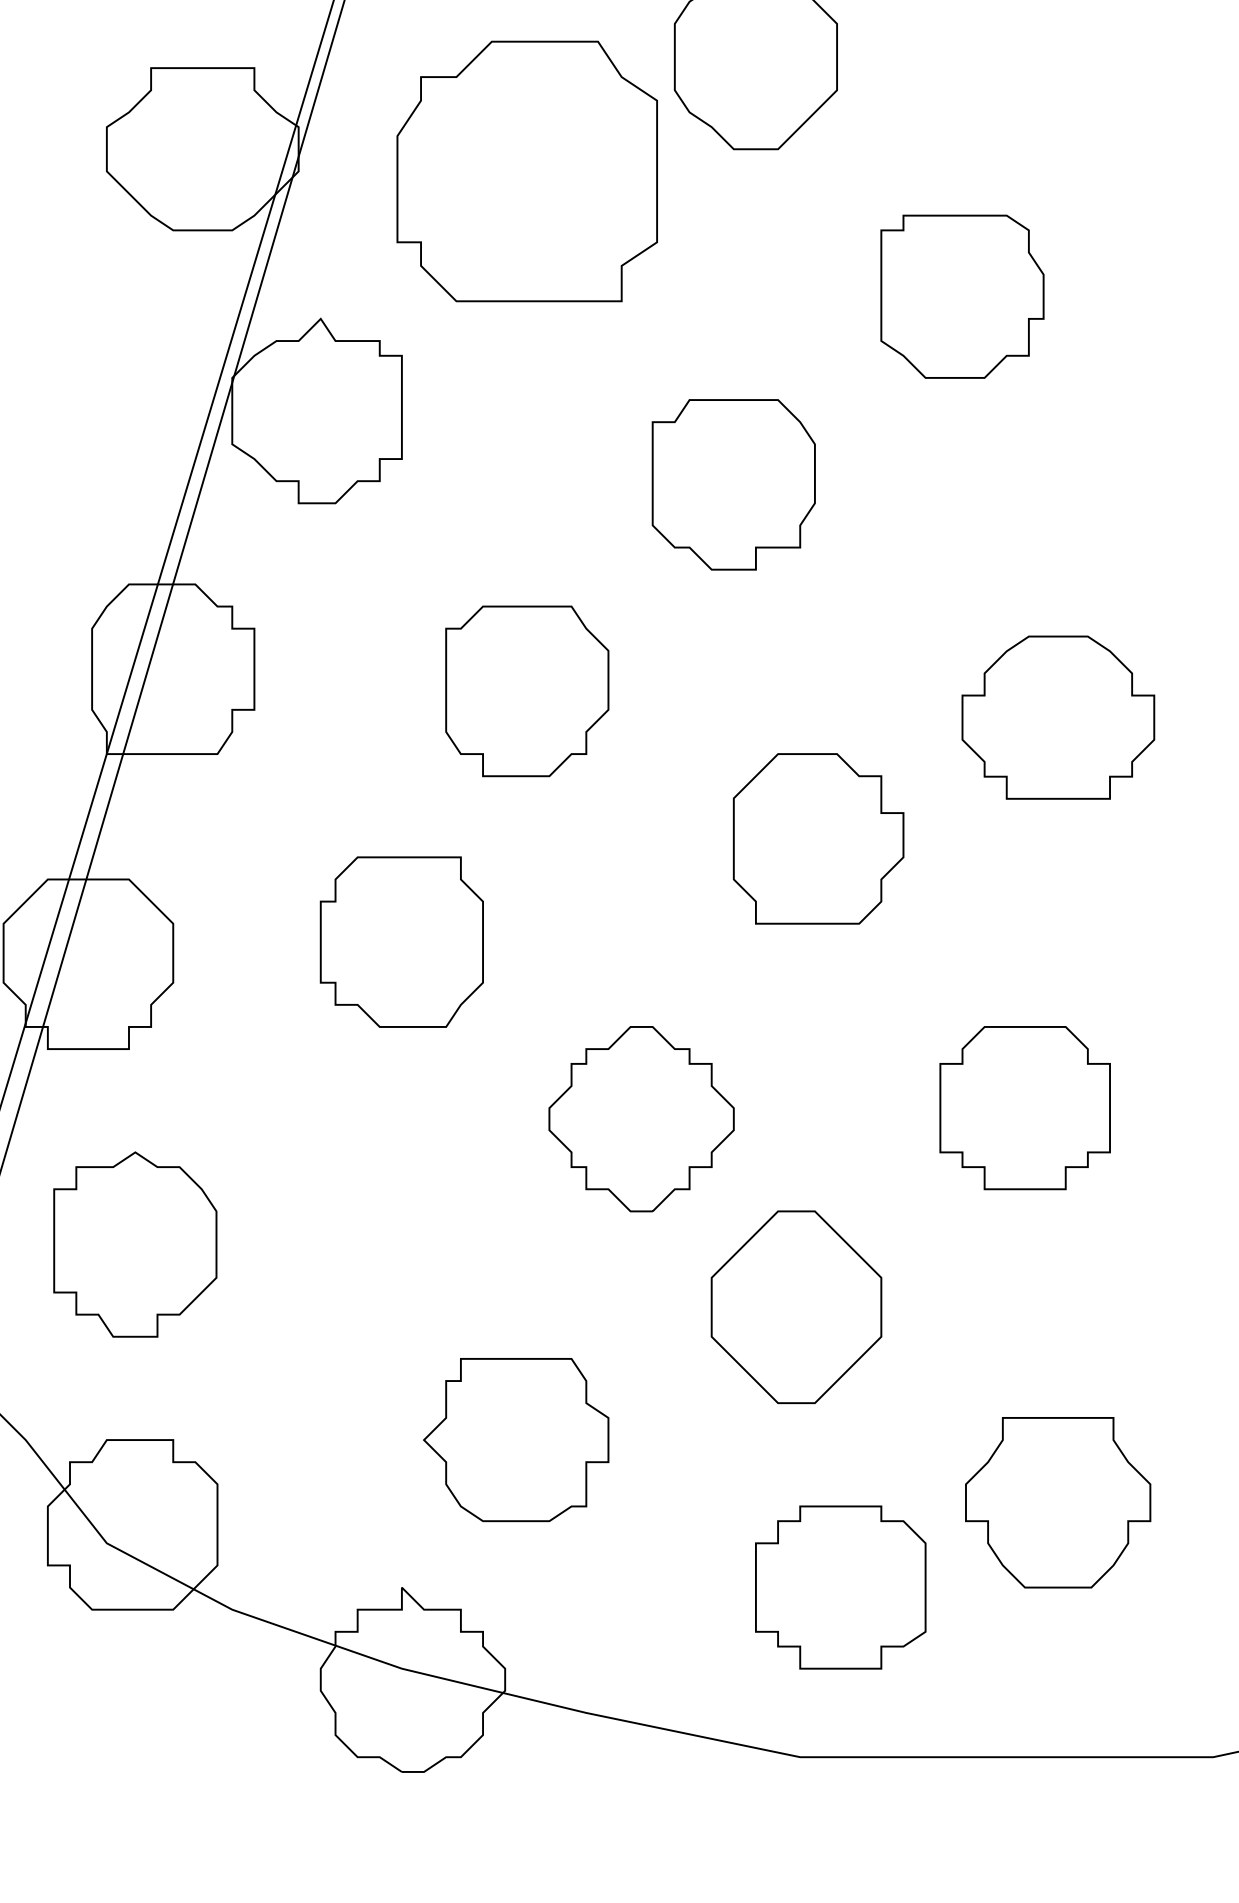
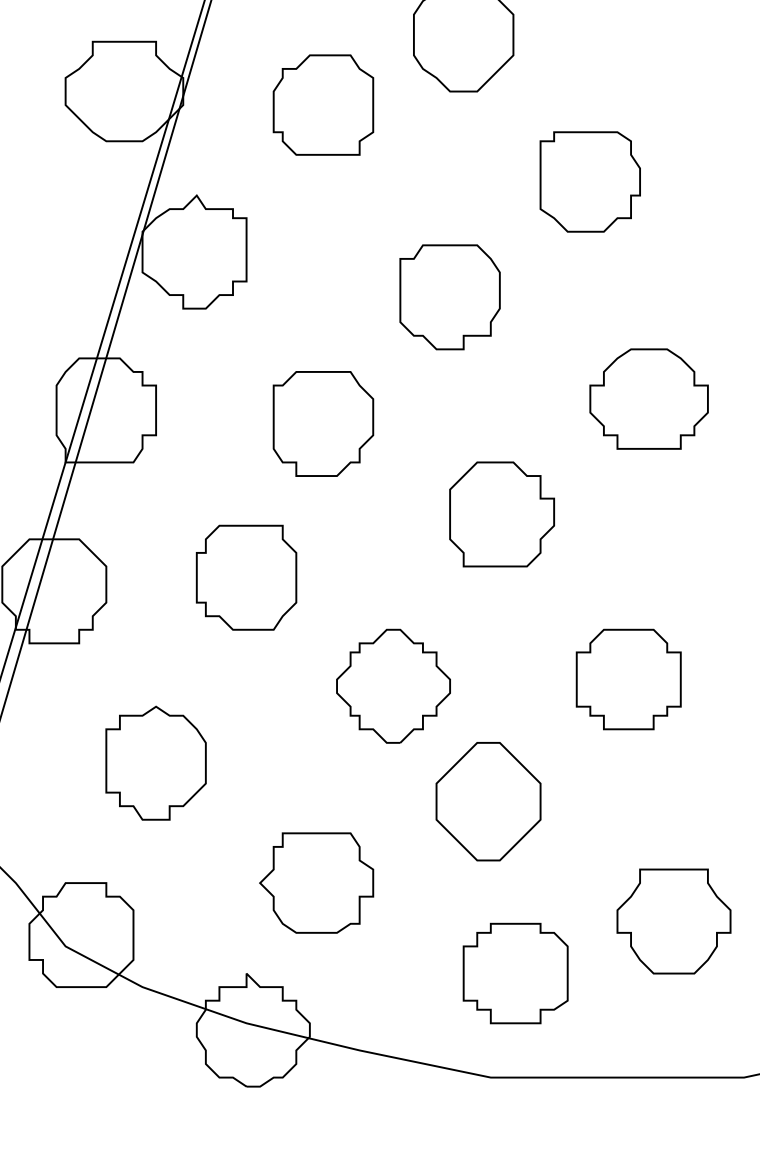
part: (527, 170) -> (323, 104), size x0.62
part: (1057, 716) -> (648, 398), moved
part: (134, 1243) -> (155, 762), moved
part: (1057, 1502) -> (673, 921), moved

